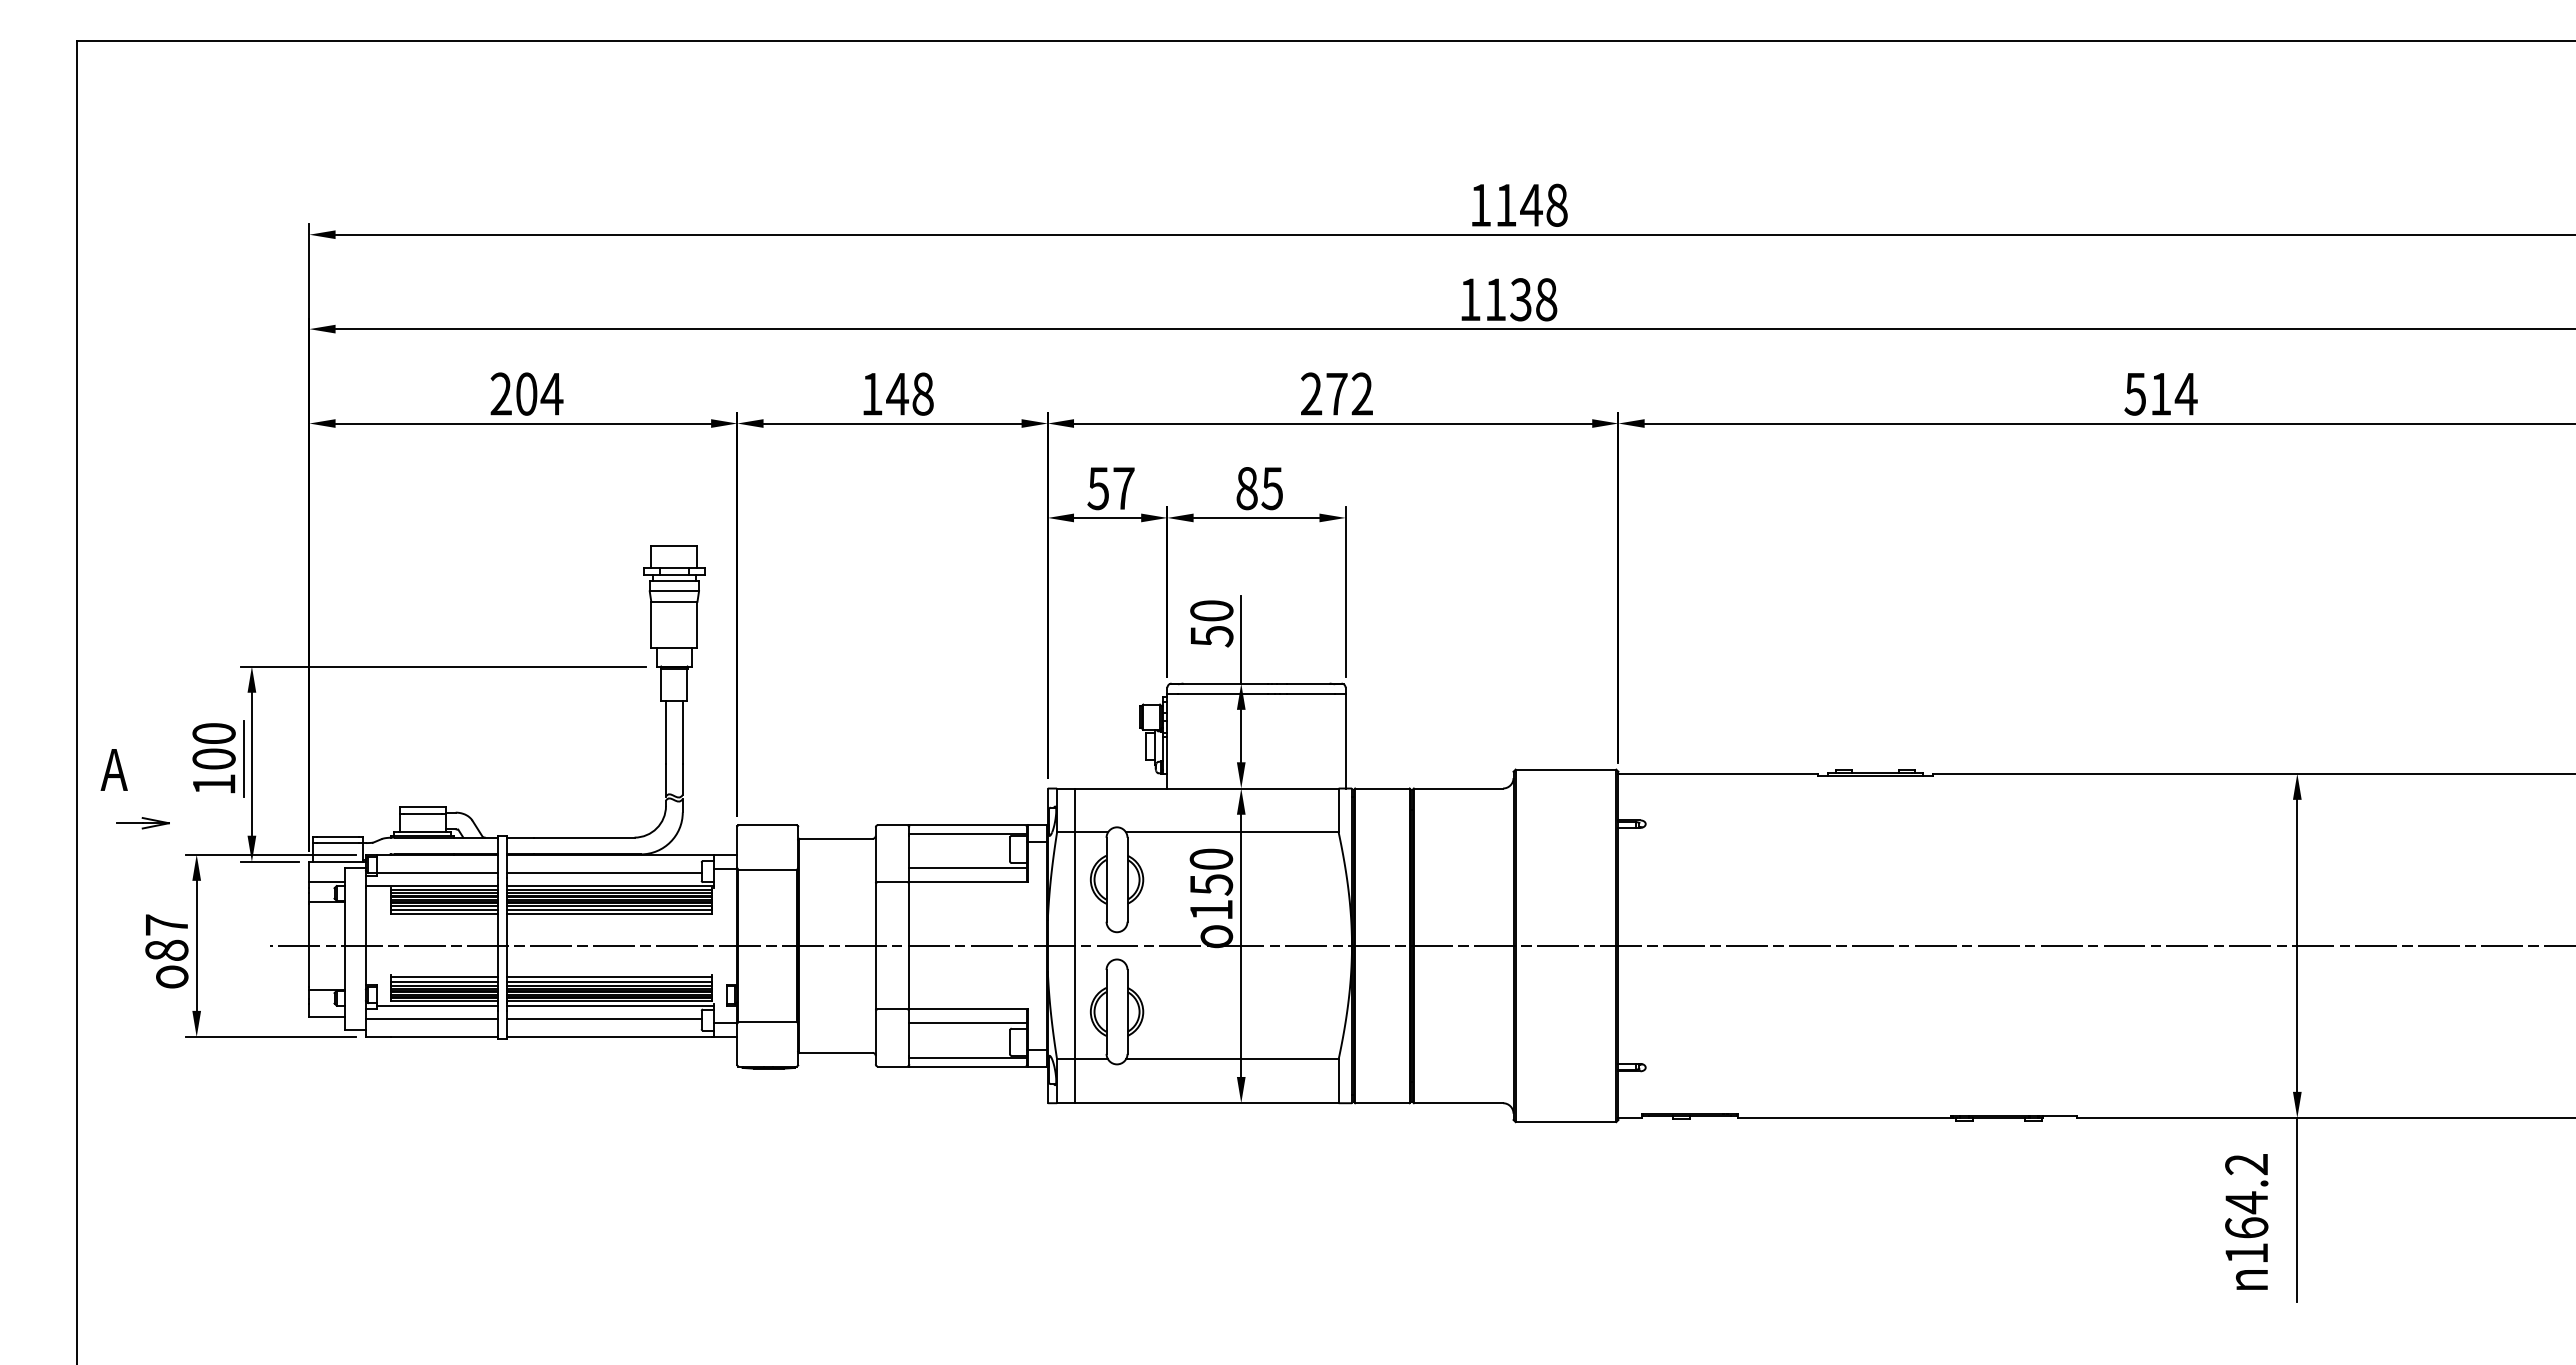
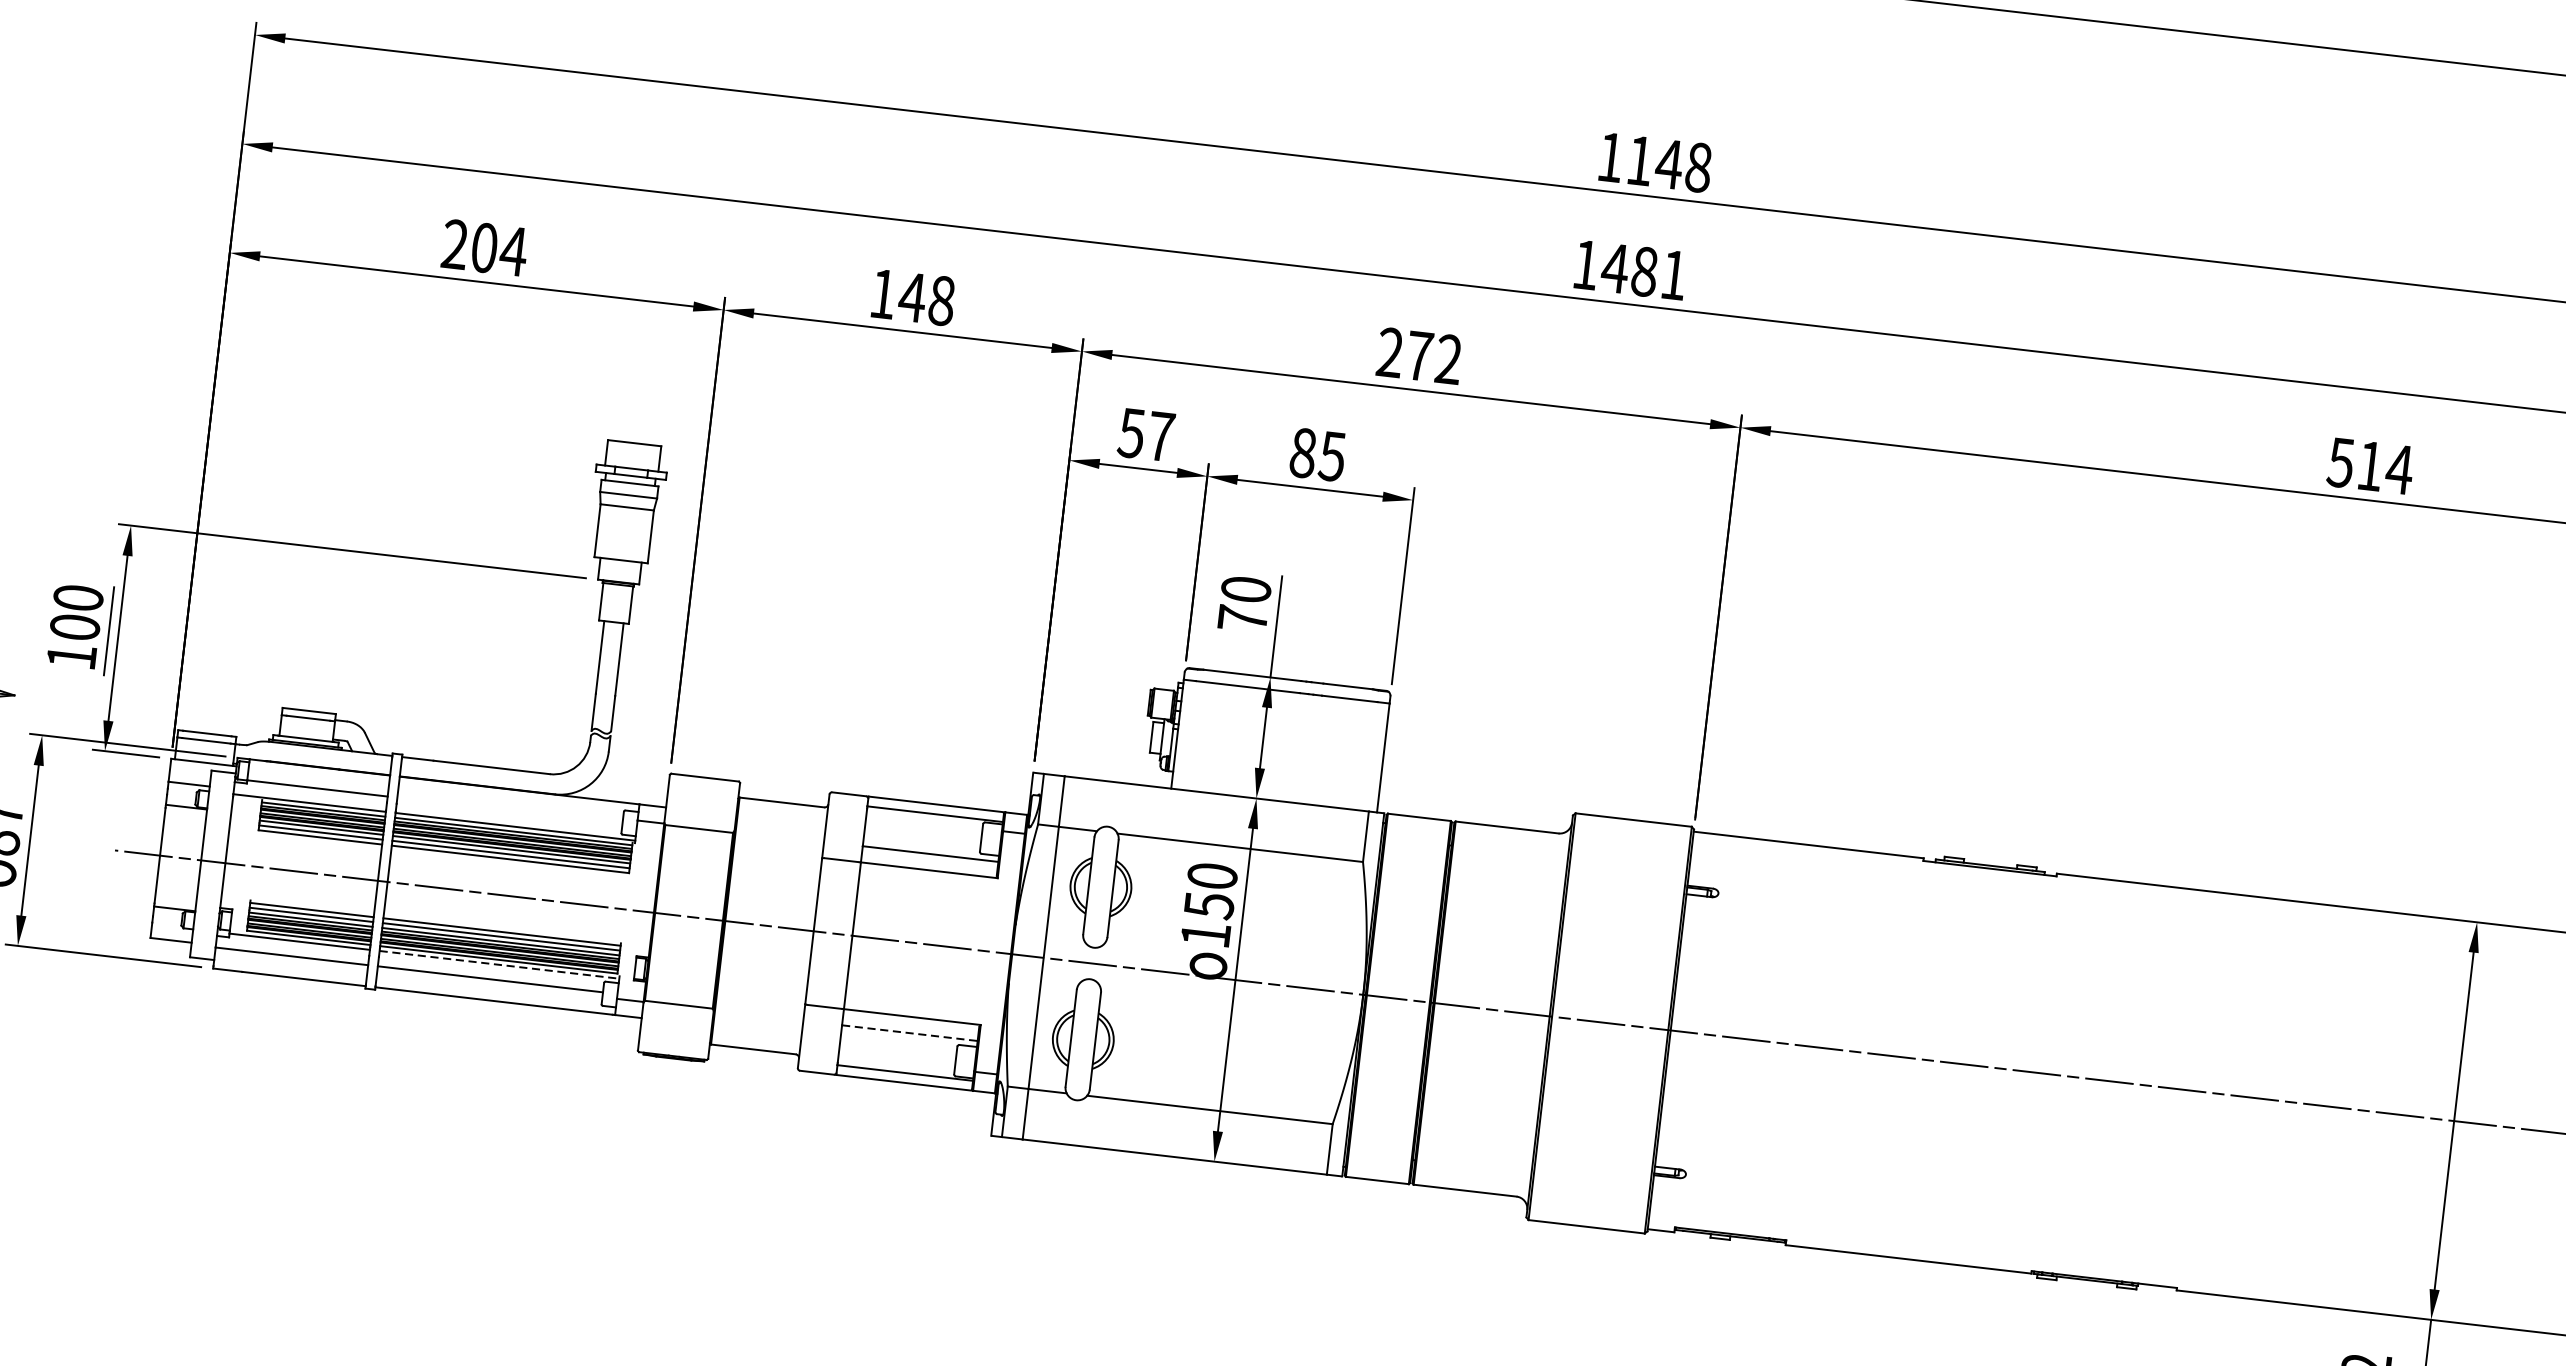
text: (1520, 299) -> (1644, 271), 1138 -> 1481
text: (1212, 636) -> (1243, 619), 50 -> 70
line: (603, 872) -> (509, 810), removed
line: (610, 1005) -> (499, 964), solid -> dashed
line: (968, 1023) -> (910, 1033), solid -> dashed

